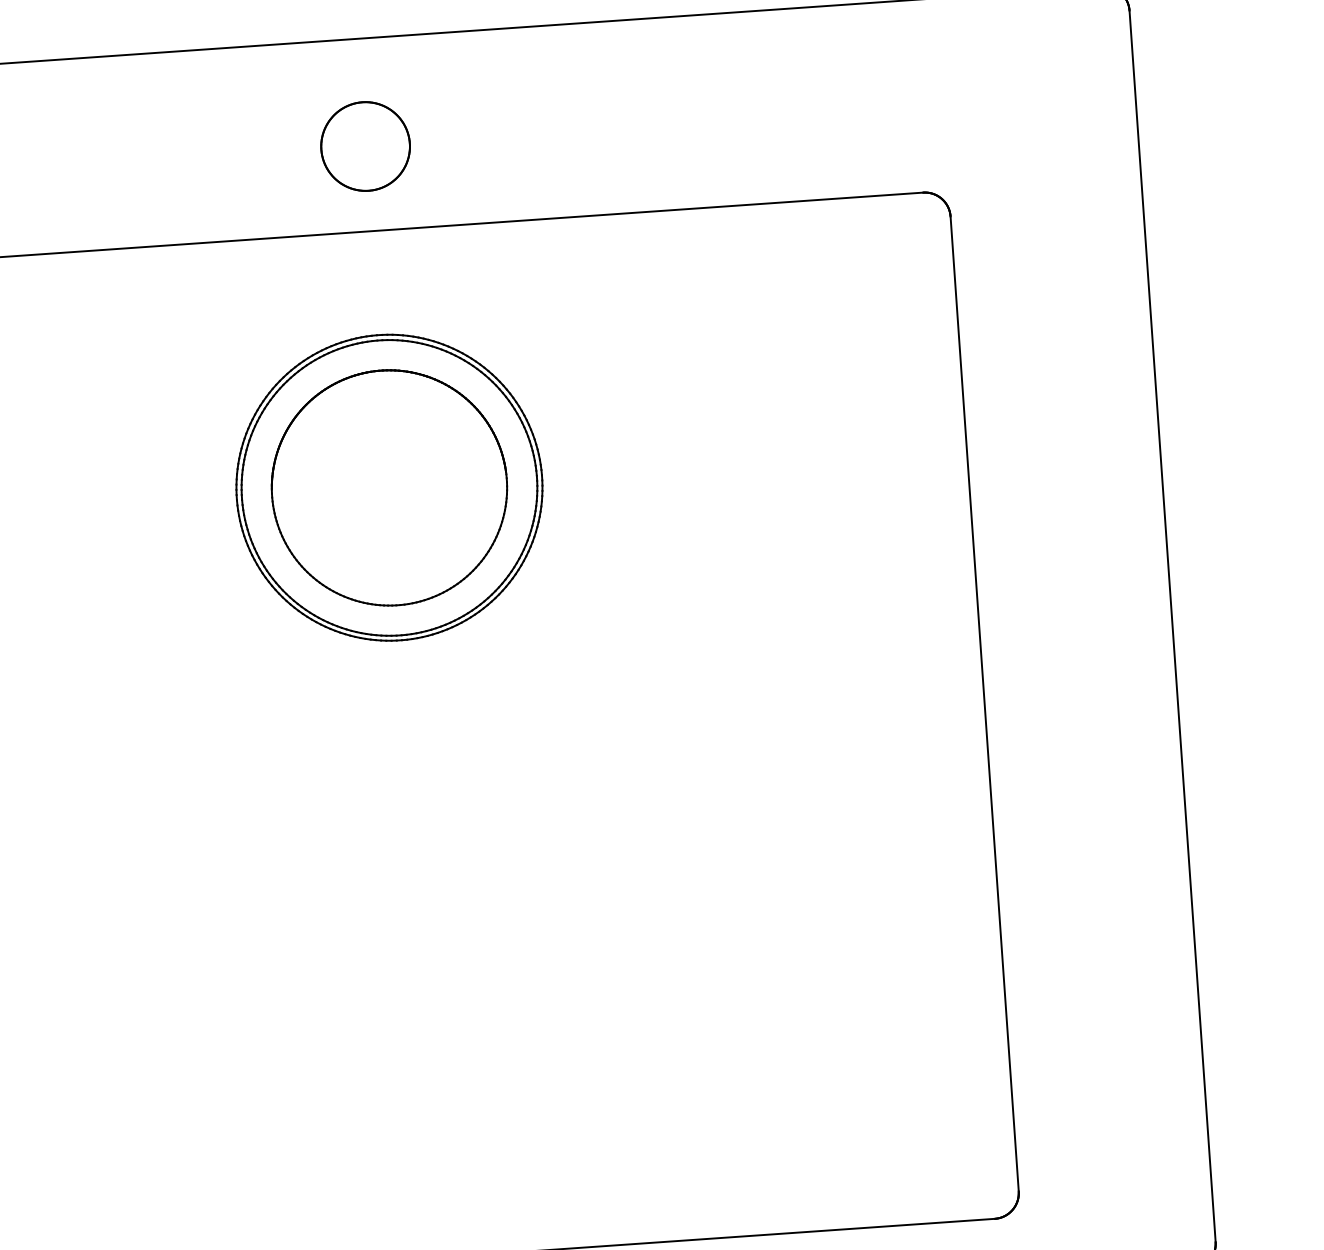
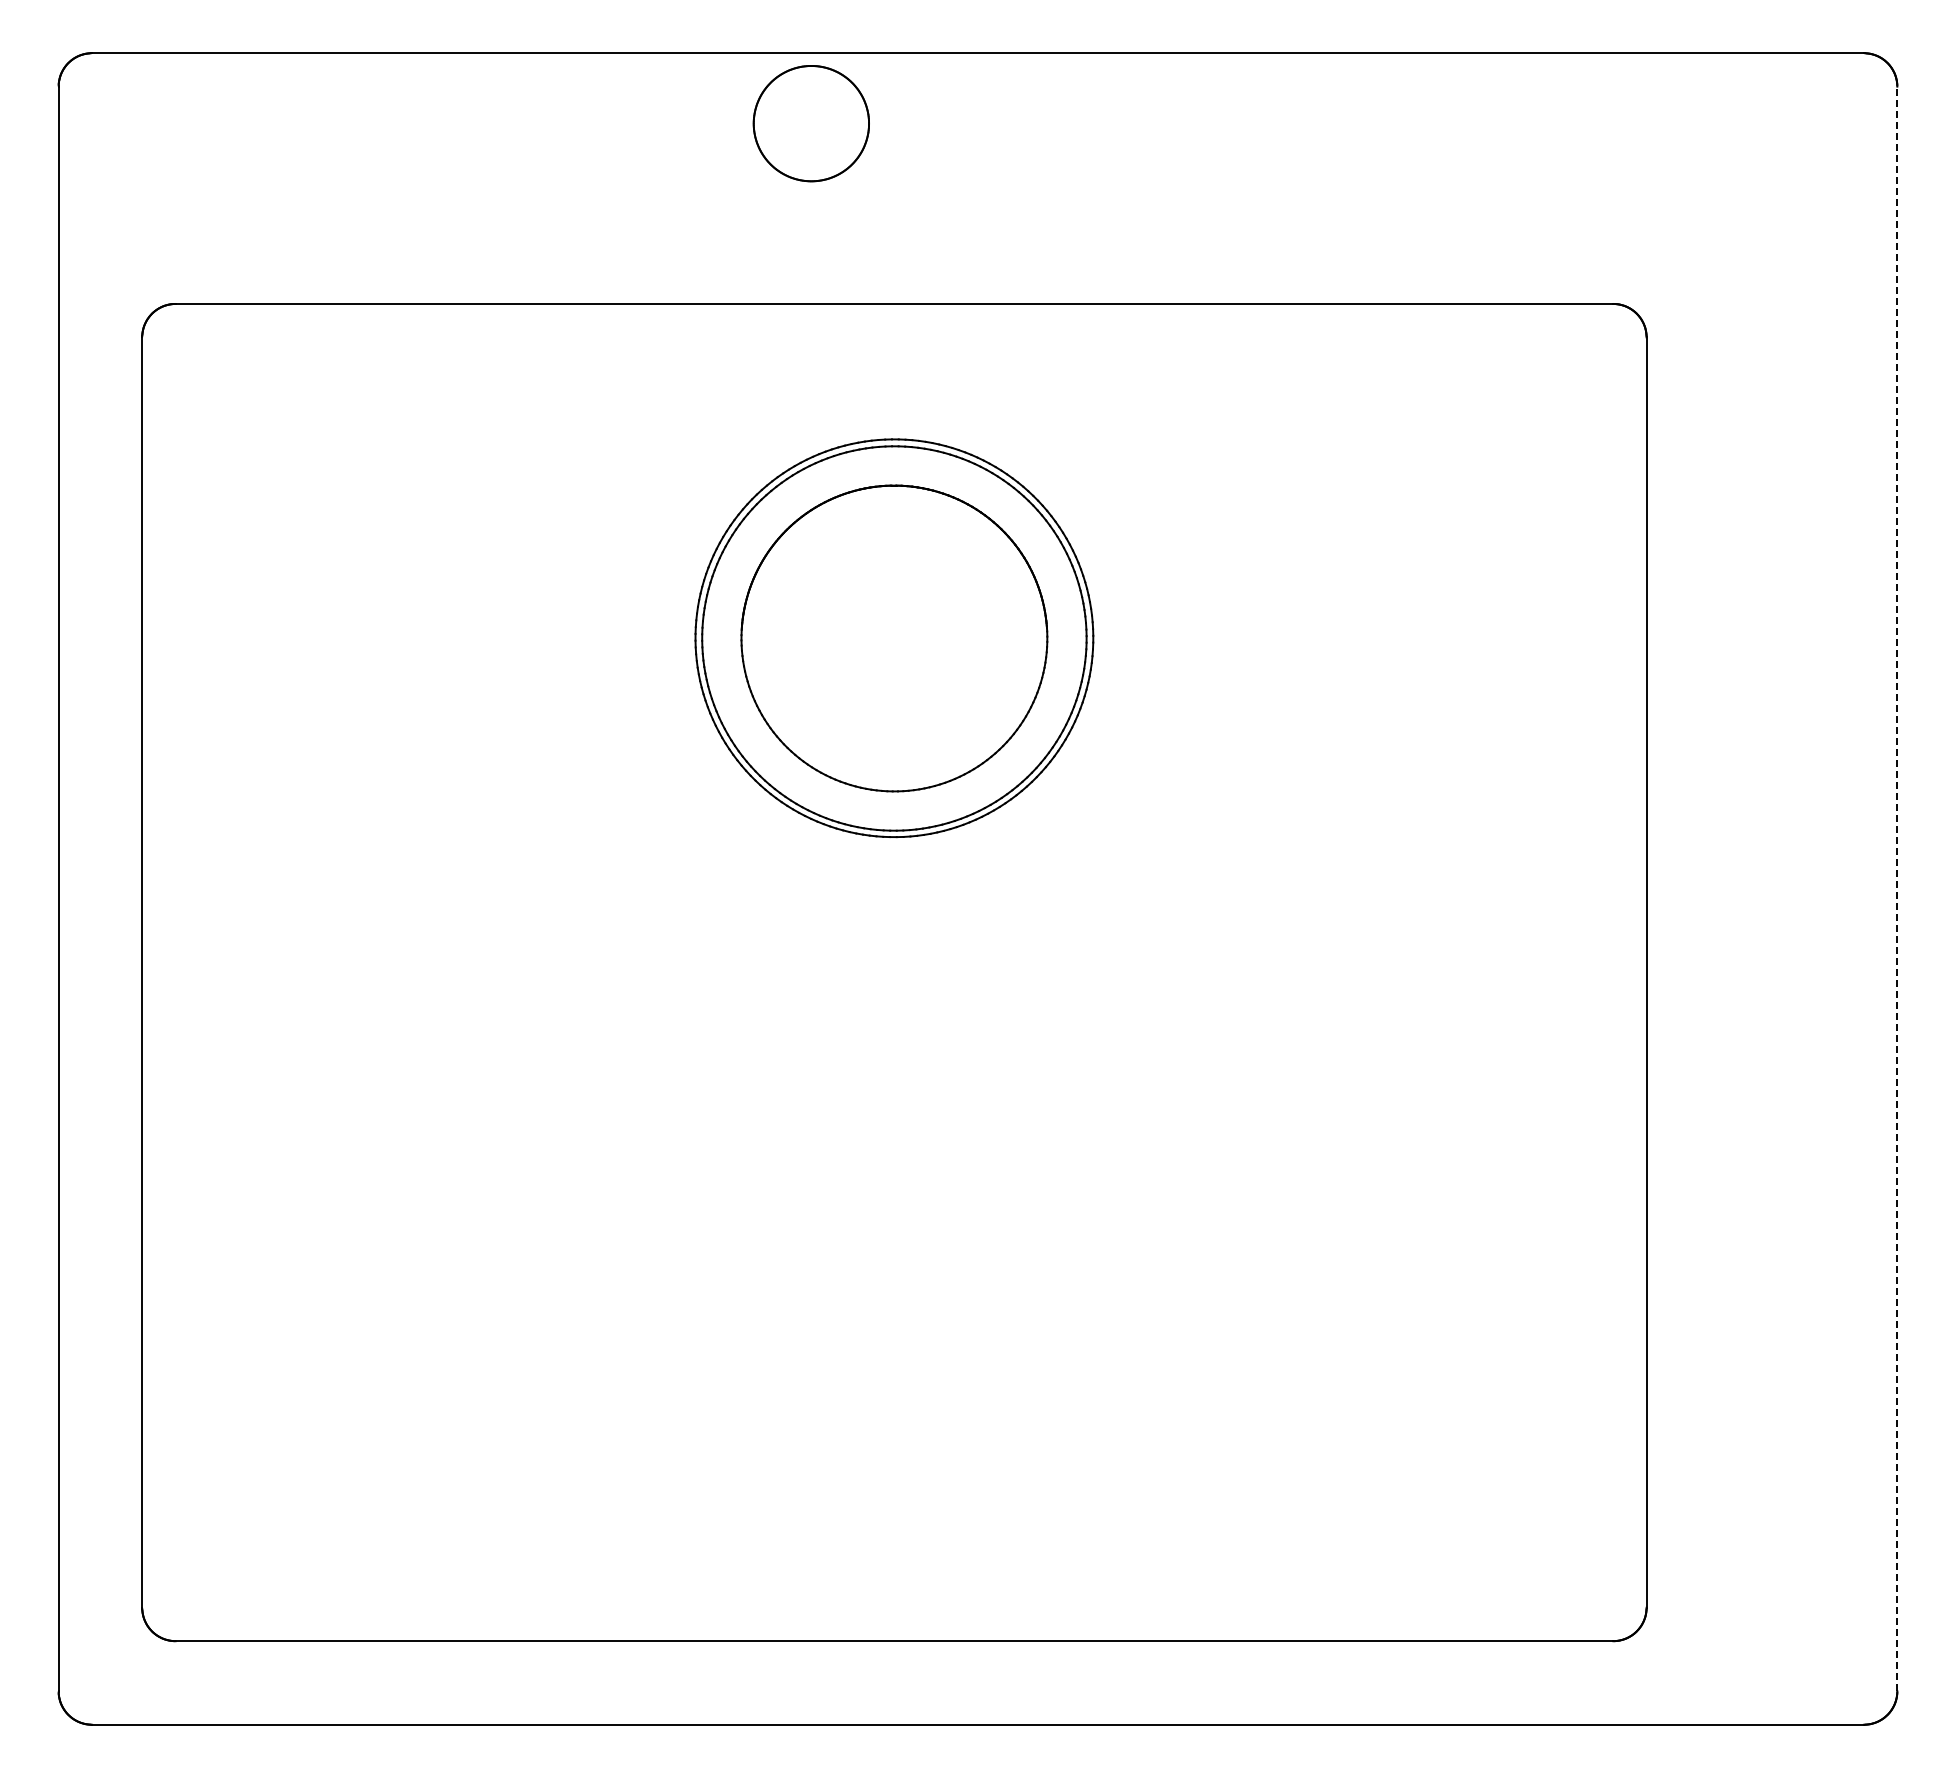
part: (364, 146) -> (810, 123), moved
line: (1172, 625) -> (1897, 888), solid -> dashed

